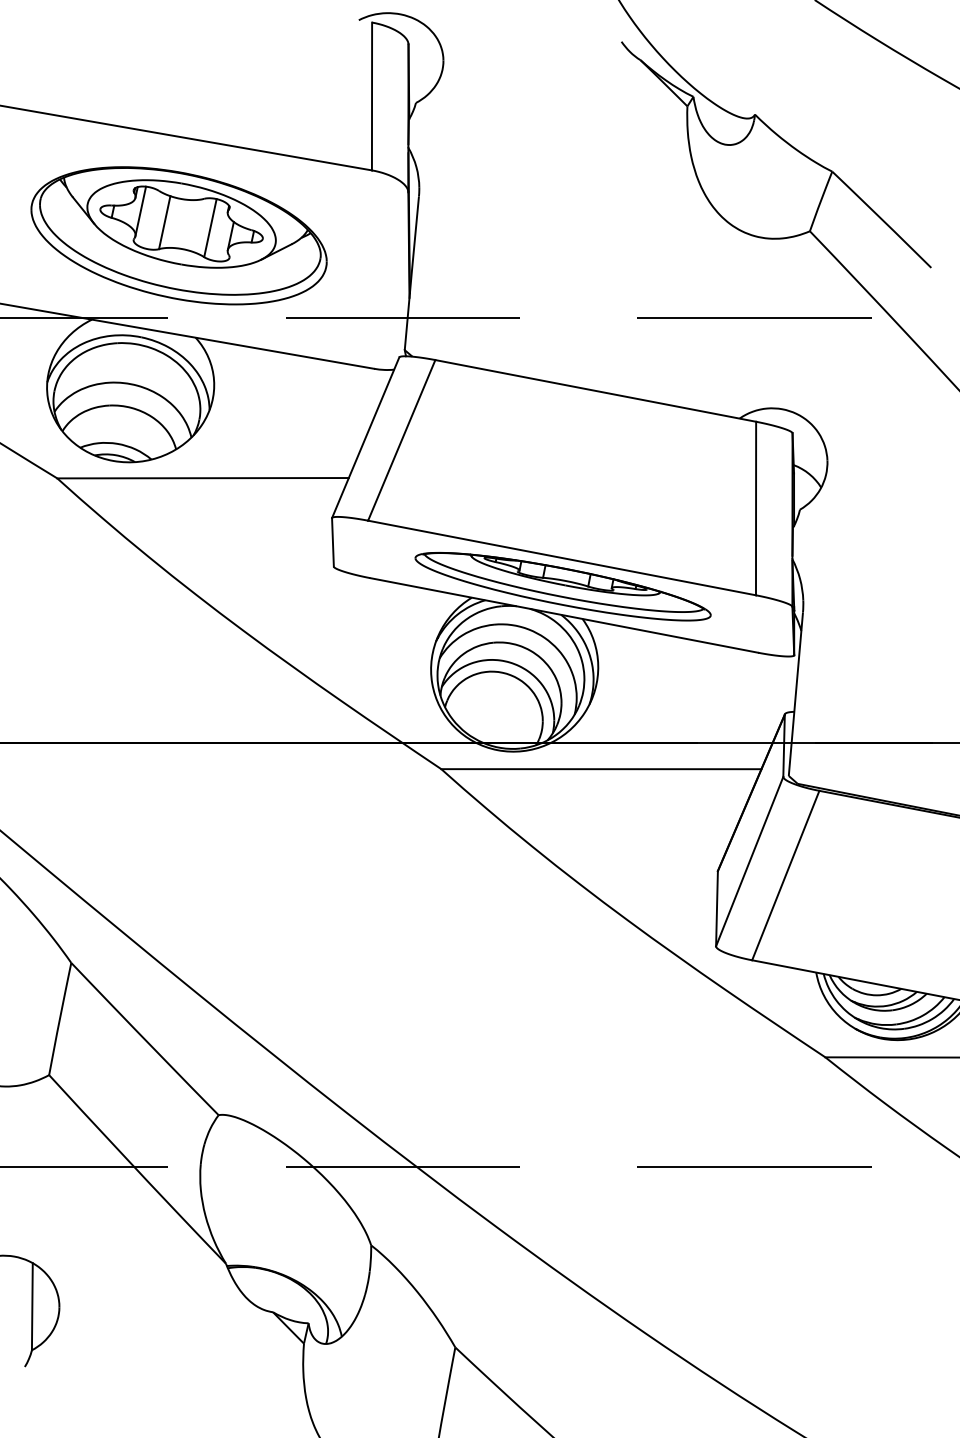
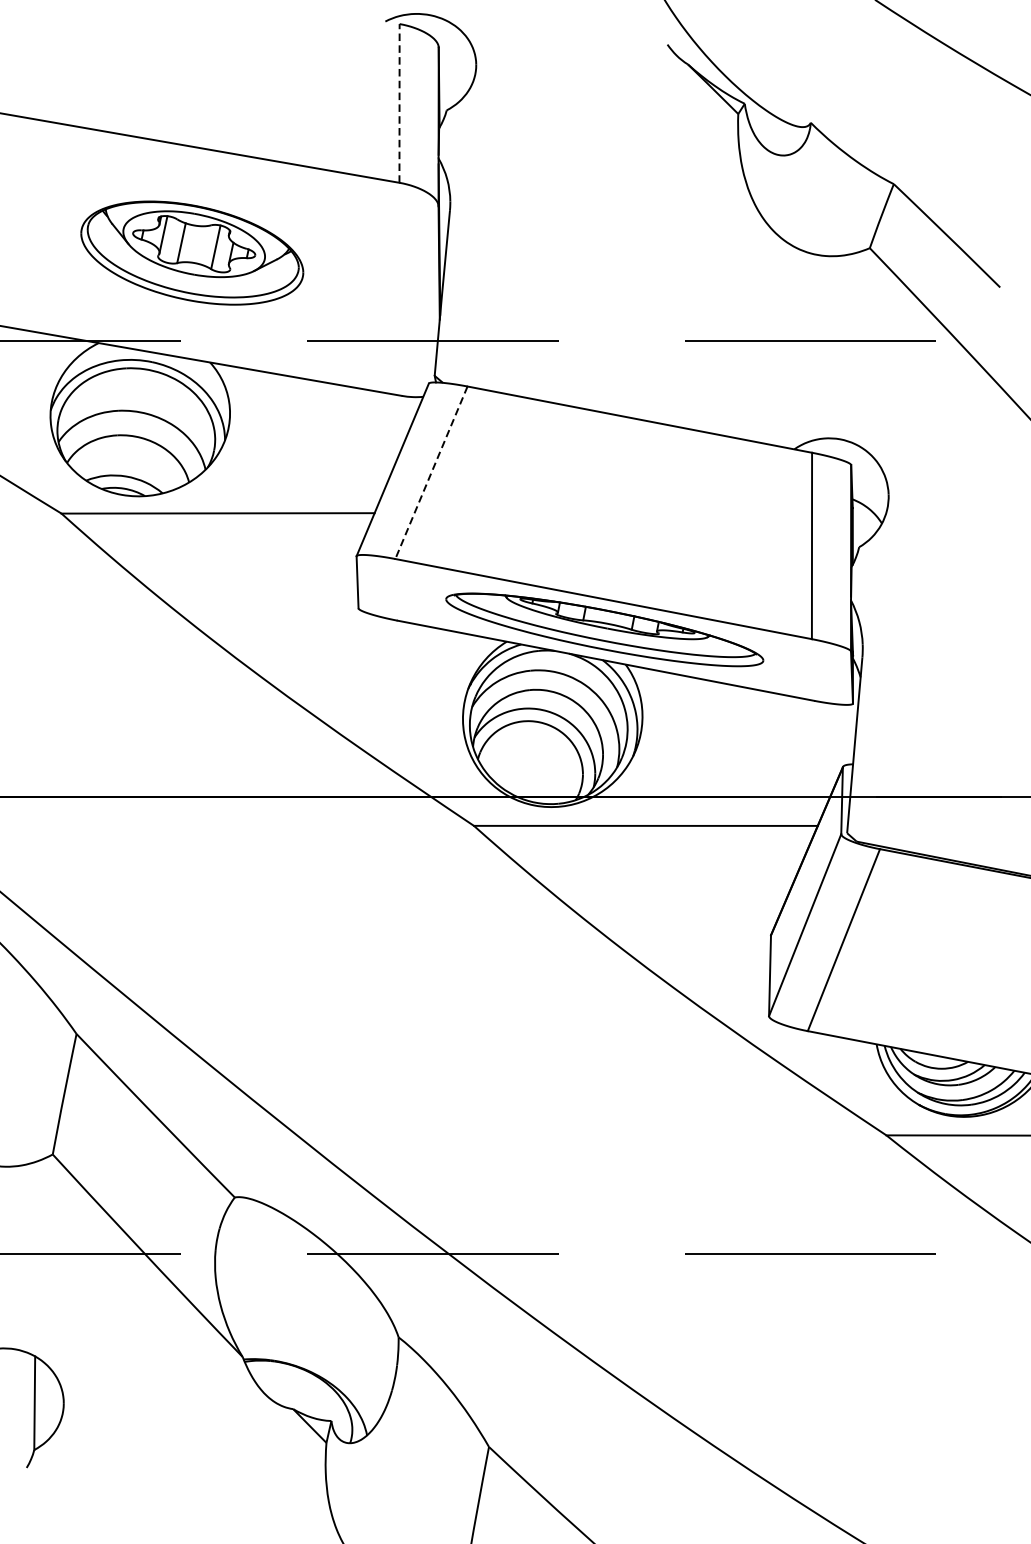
line: (372, 96) -> (400, 103), solid -> dashed
part: (178, 235) -> (191, 252), size x0.7
line: (401, 440) -> (431, 472), solid -> dashed

